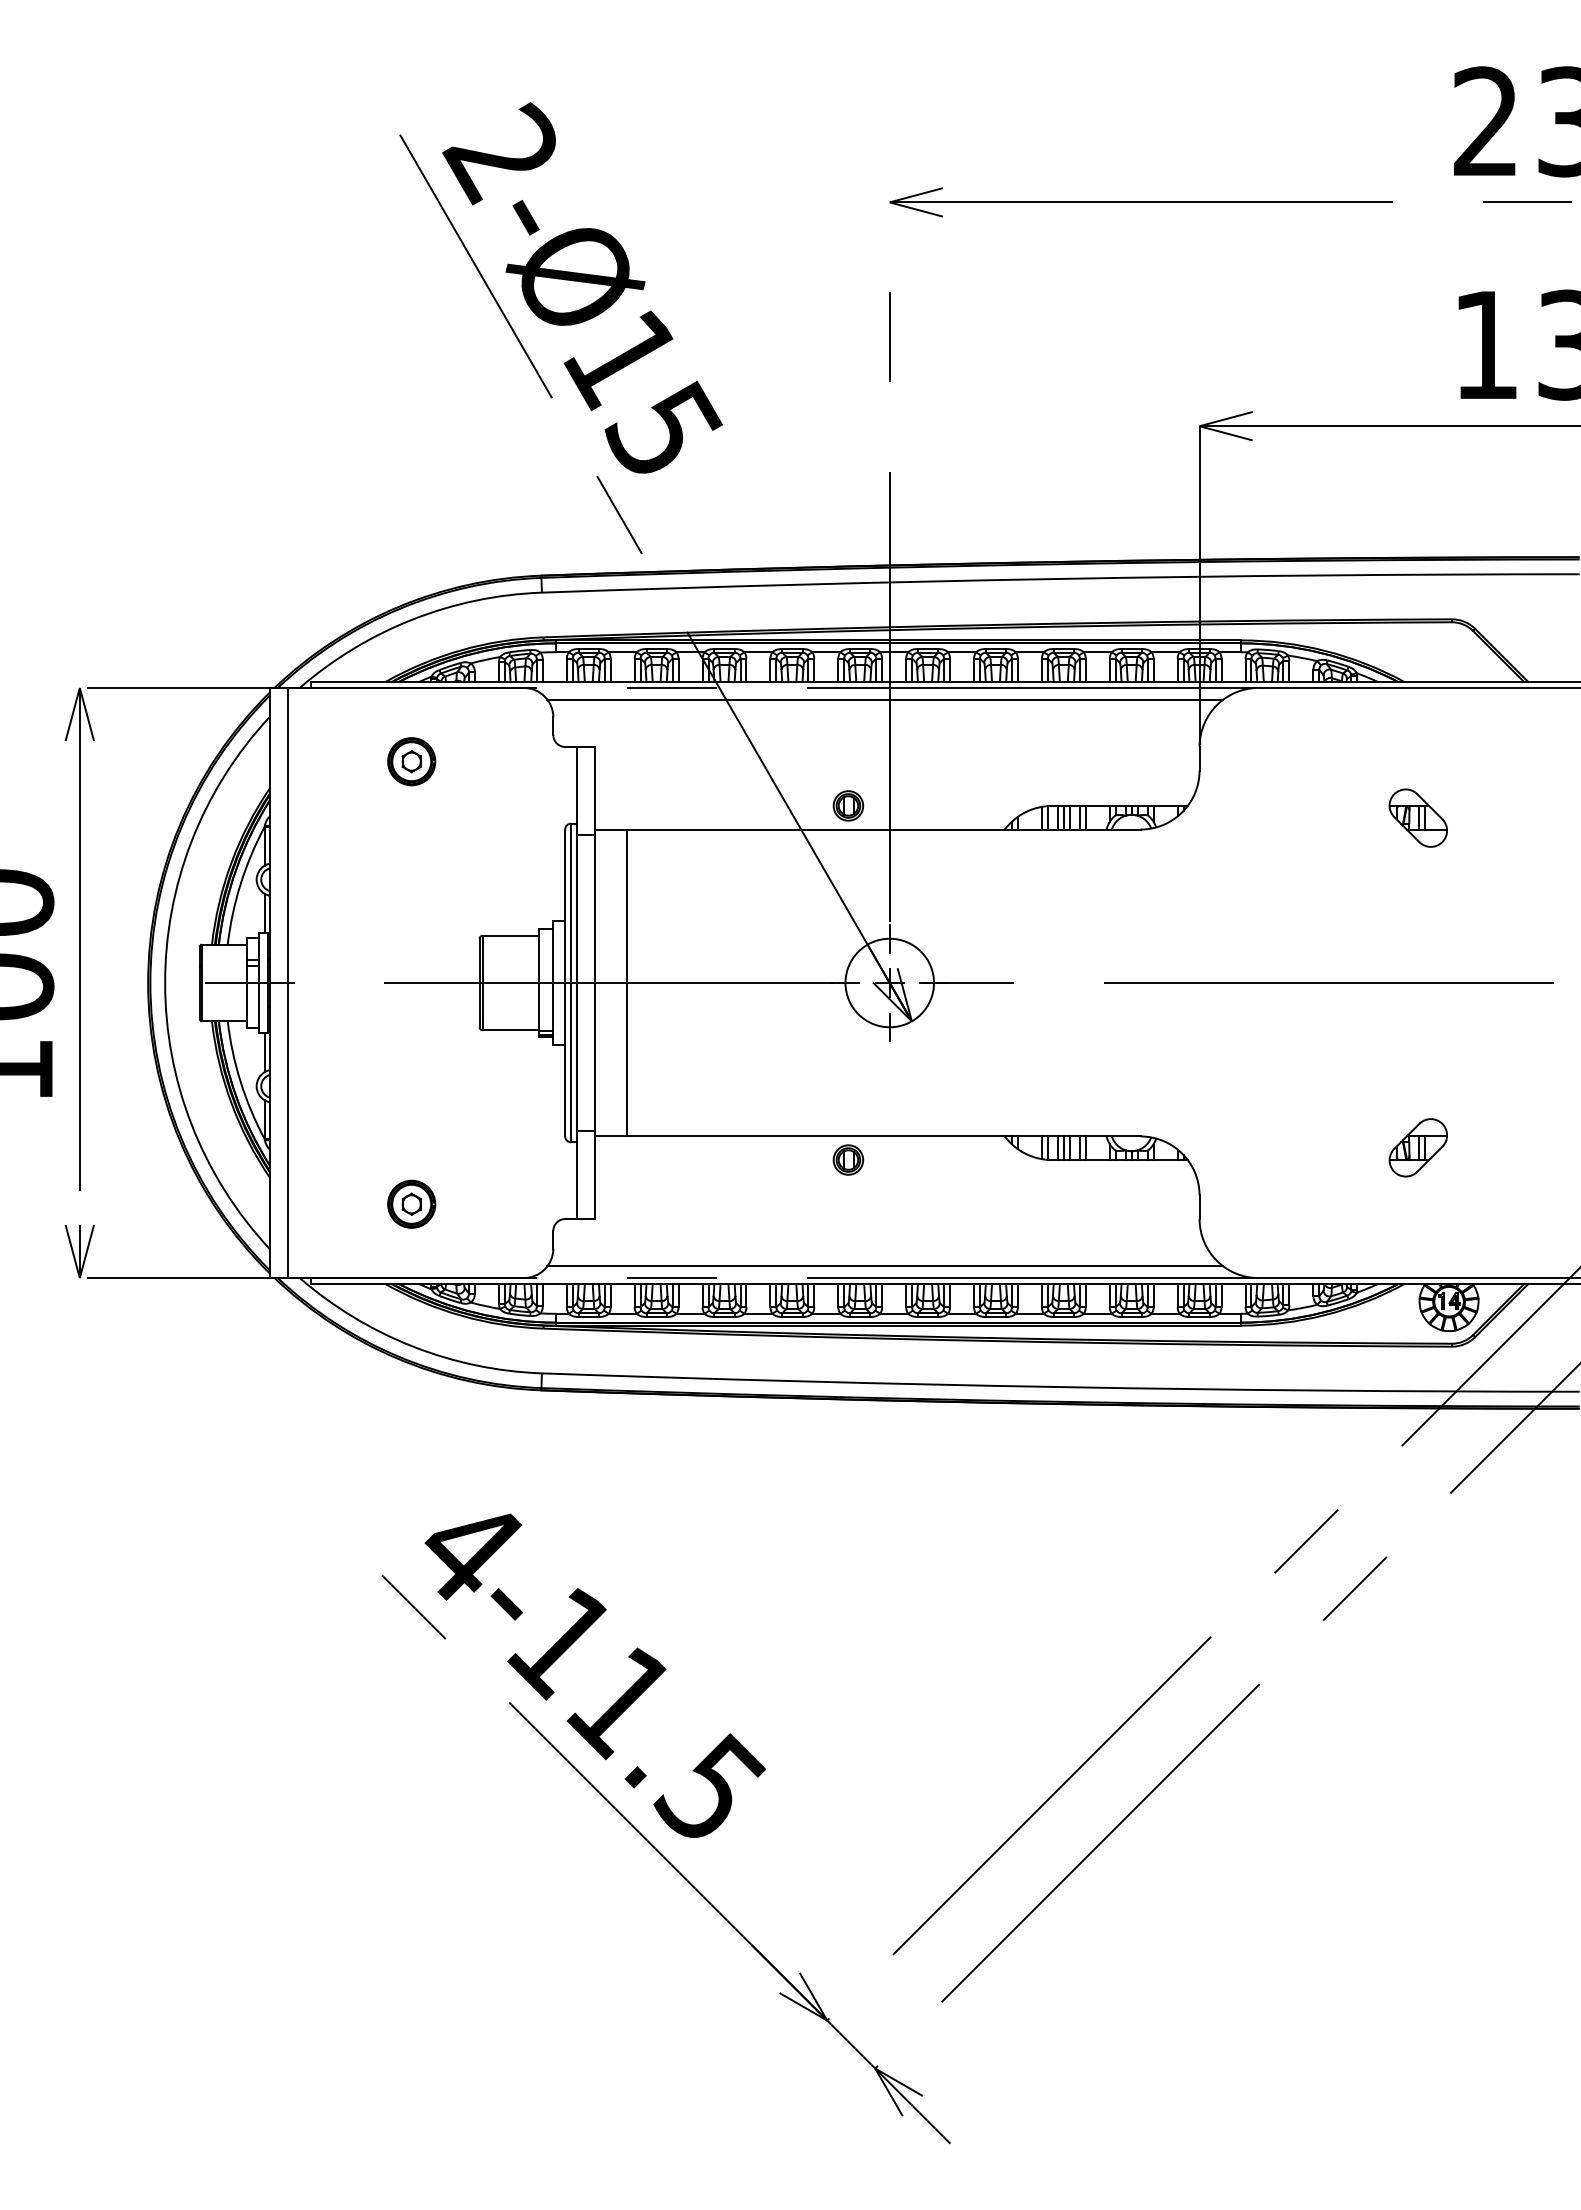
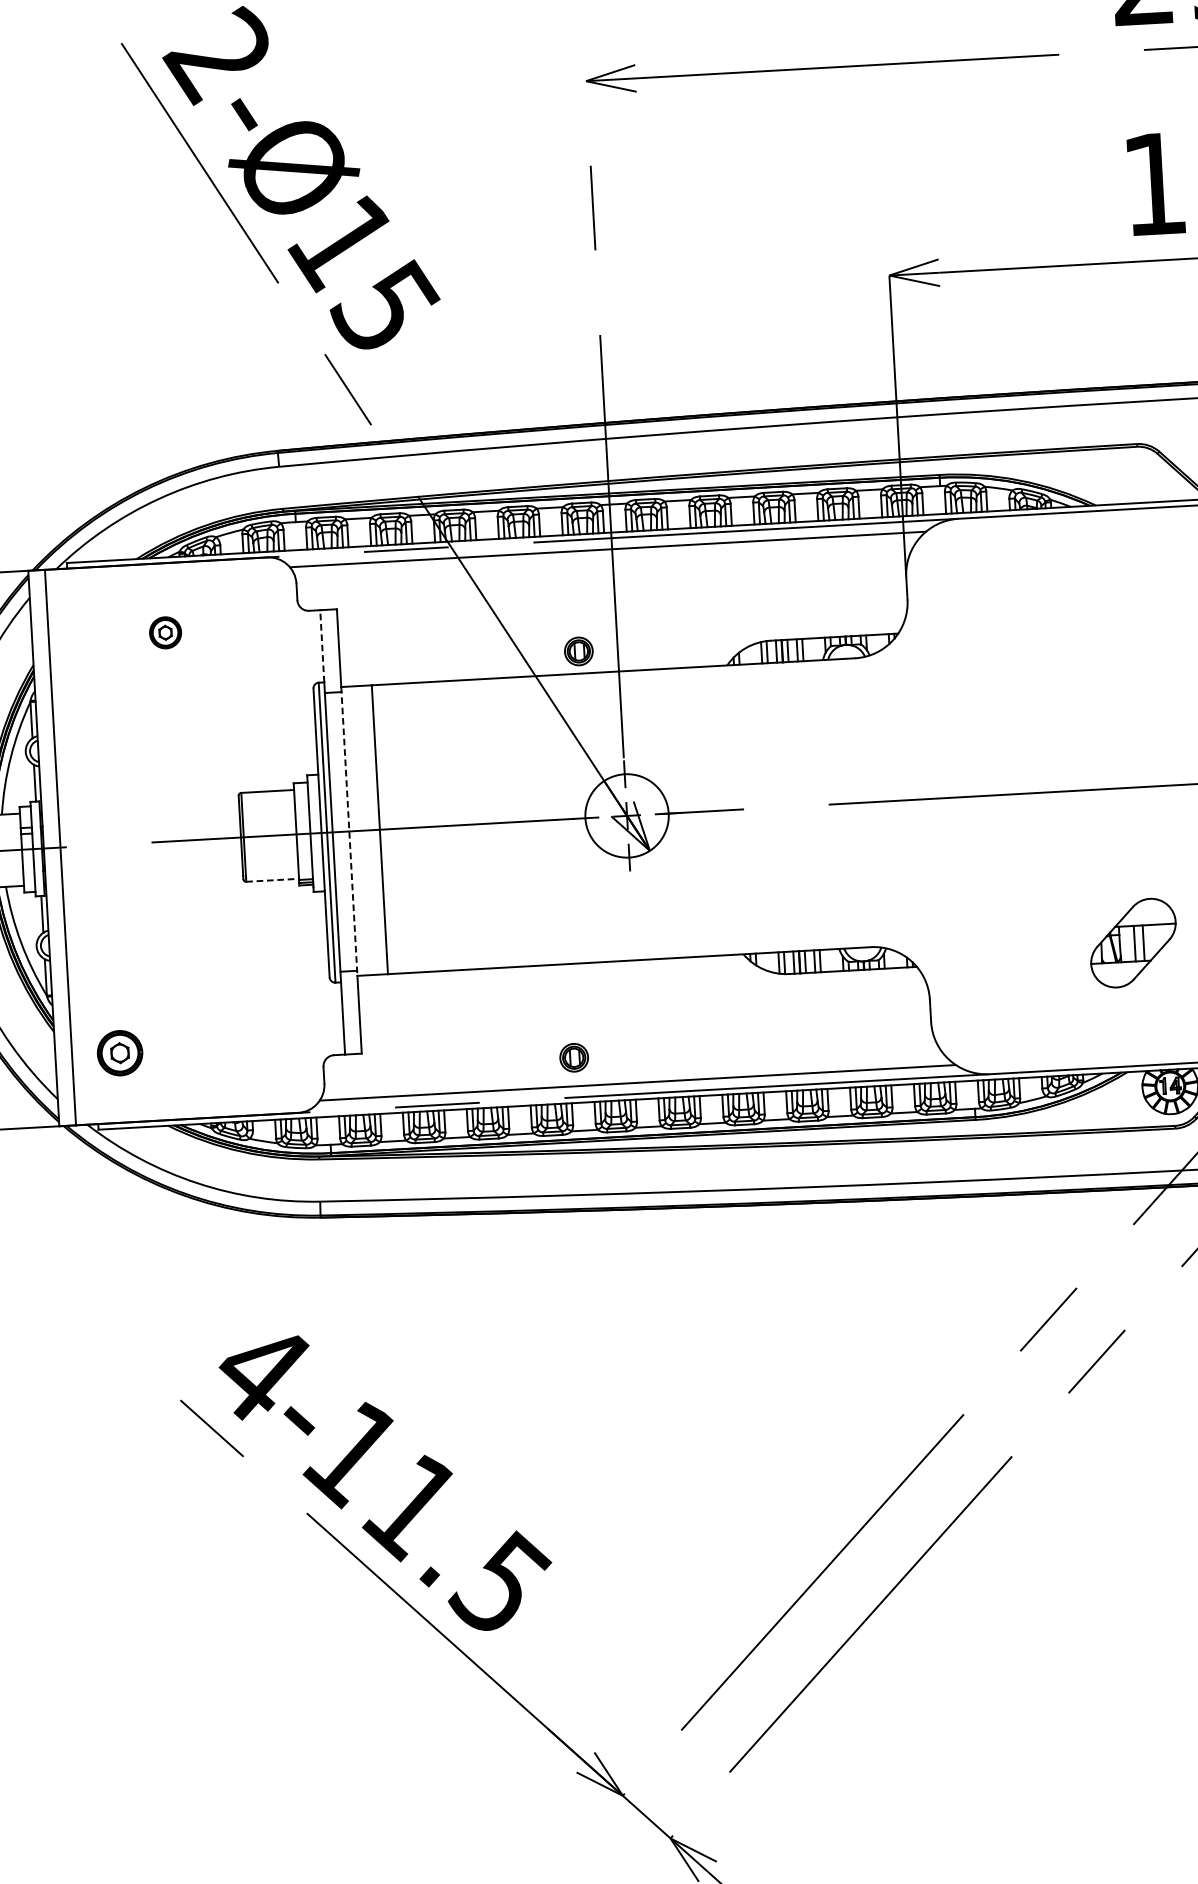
part: (411, 761) -> (165, 632), size x0.7
line: (576, 784) -> (321, 645), solid -> dashed
part: (1417, 817) -> (1115, 632), removed
line: (594, 983) -> (349, 831), solid -> dashed
line: (511, 1030) -> (273, 880), solid -> dashed
part: (1417, 1147) -> (1132, 942), size x1.6
part: (848, 1159) -> (574, 1057), moved
part: (411, 1203) -> (119, 1052), moved

